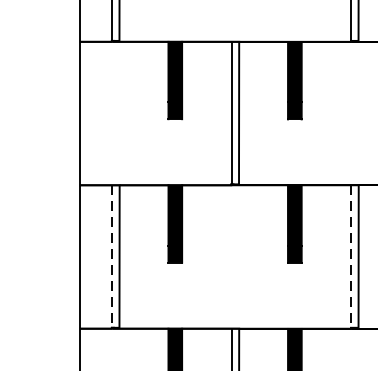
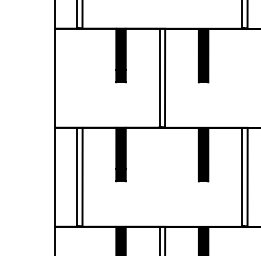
line: (112, 257) -> (77, 177), dashed -> solid
line: (351, 257) -> (242, 177), dashed -> solid

